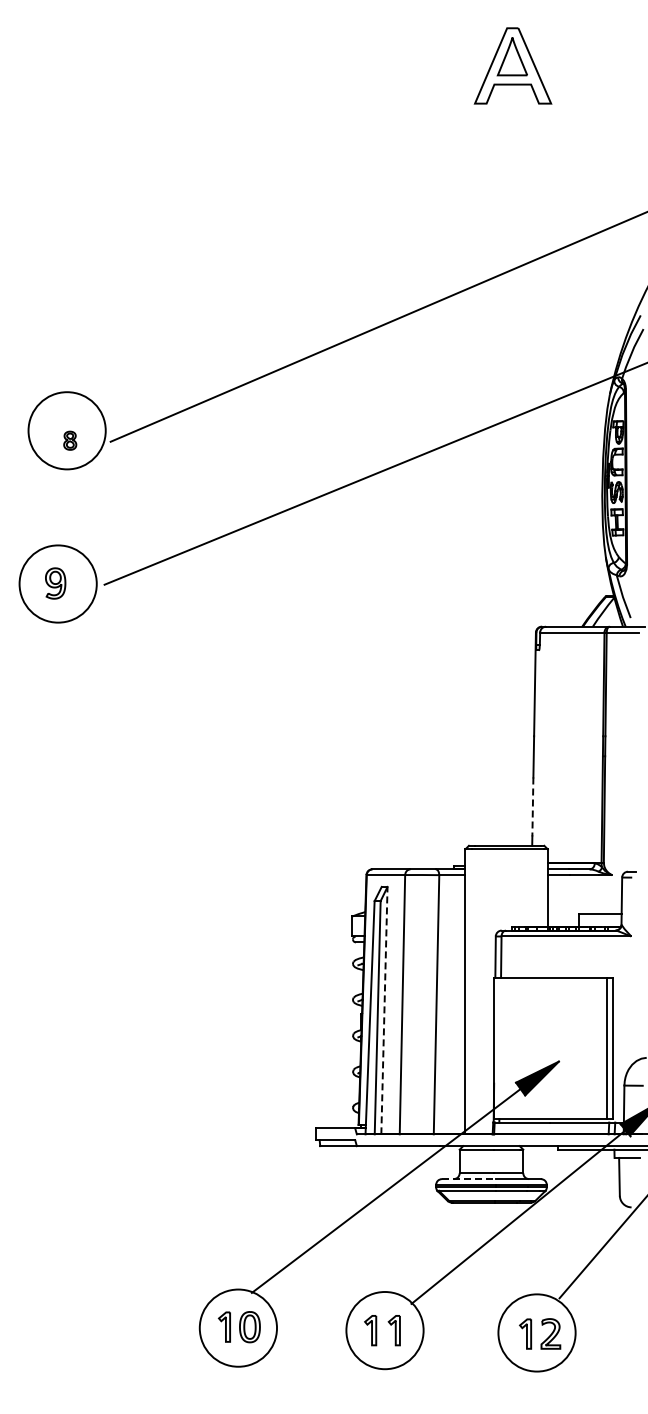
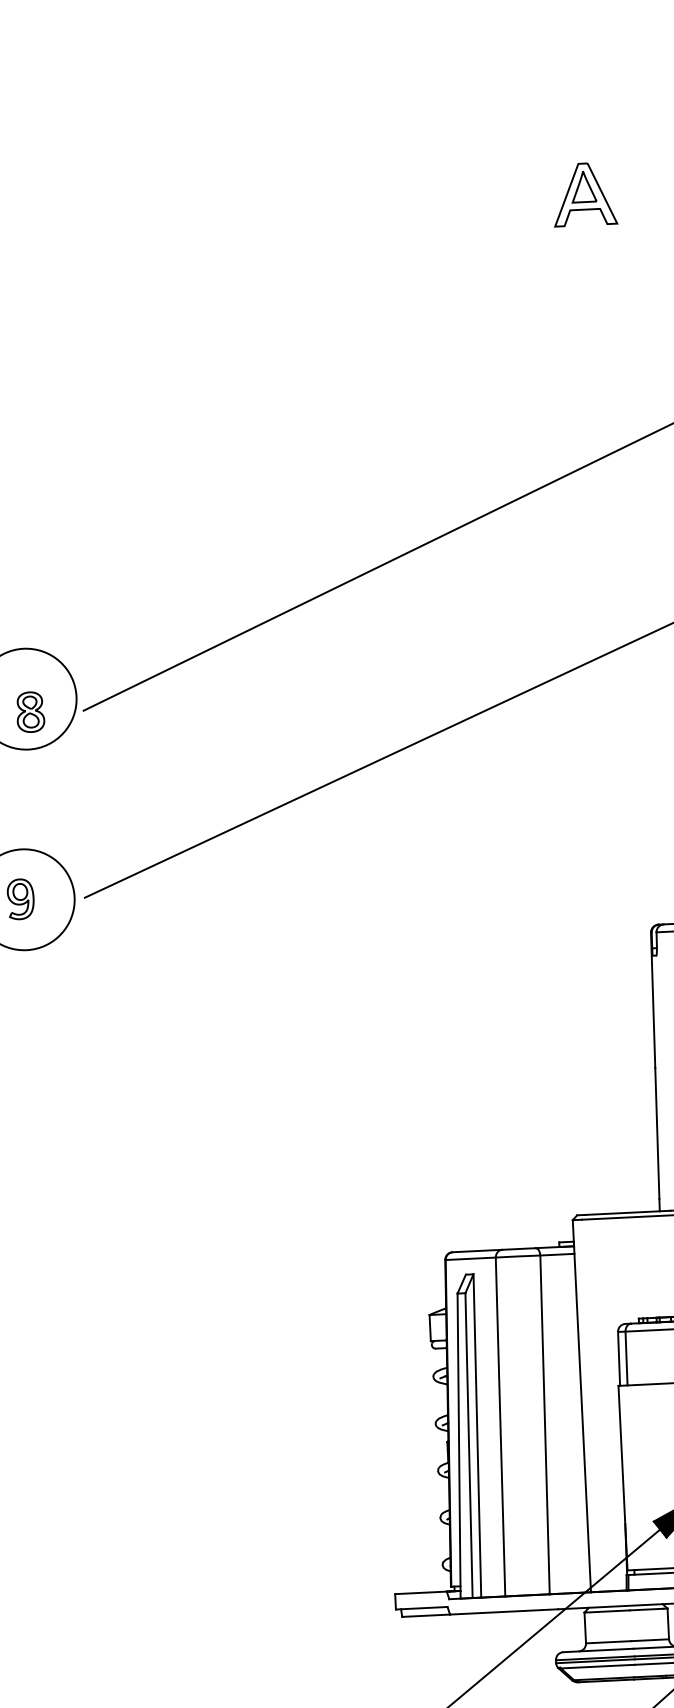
part: (512, 65) -> (584, 193), size x0.62
part: (70, 440) -> (31, 711), size x1.67
line: (532, 807) -> (657, 1161), dashed -> solid
line: (384, 1010) -> (477, 1435), dashed -> solid
line: (468, 1179) -> (597, 1651), dashed -> solid

